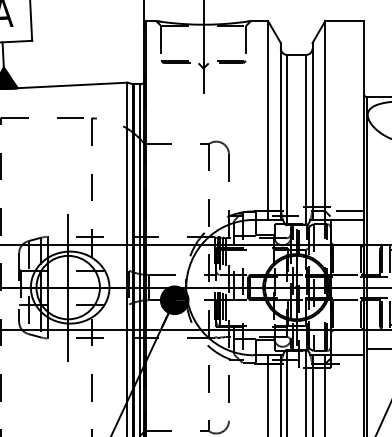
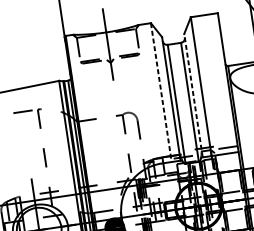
line: (268, 121) -> (161, 93), solid -> dashed
line: (312, 131) -> (193, 95), solid -> dashed

